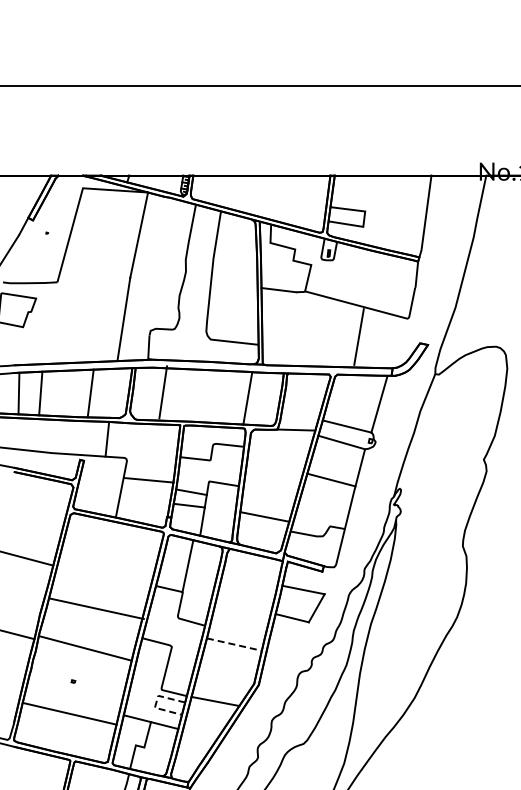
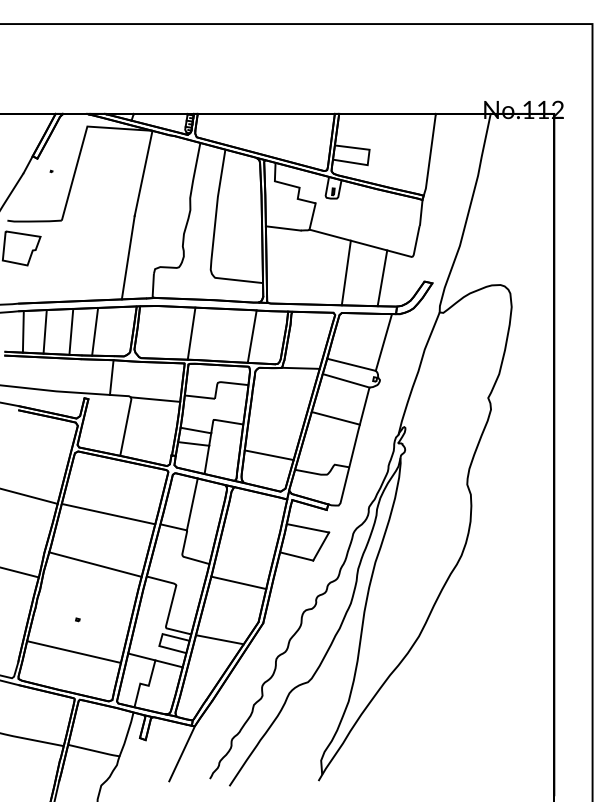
line: (341, 334) -> (345, 272), added
line: (359, 337) -> (382, 278), moved
line: (163, 392) -> (191, 333), moved
line: (67, 393) -> (71, 331), added
line: (149, 480) -> (155, 399), moved
line: (97, 608) -> (108, 513), moved
line: (235, 644) -> (239, 582), dashed -> solid
line: (85, 648) -> (95, 564), moved
line: (156, 702) -> (160, 640), dashed -> solid

